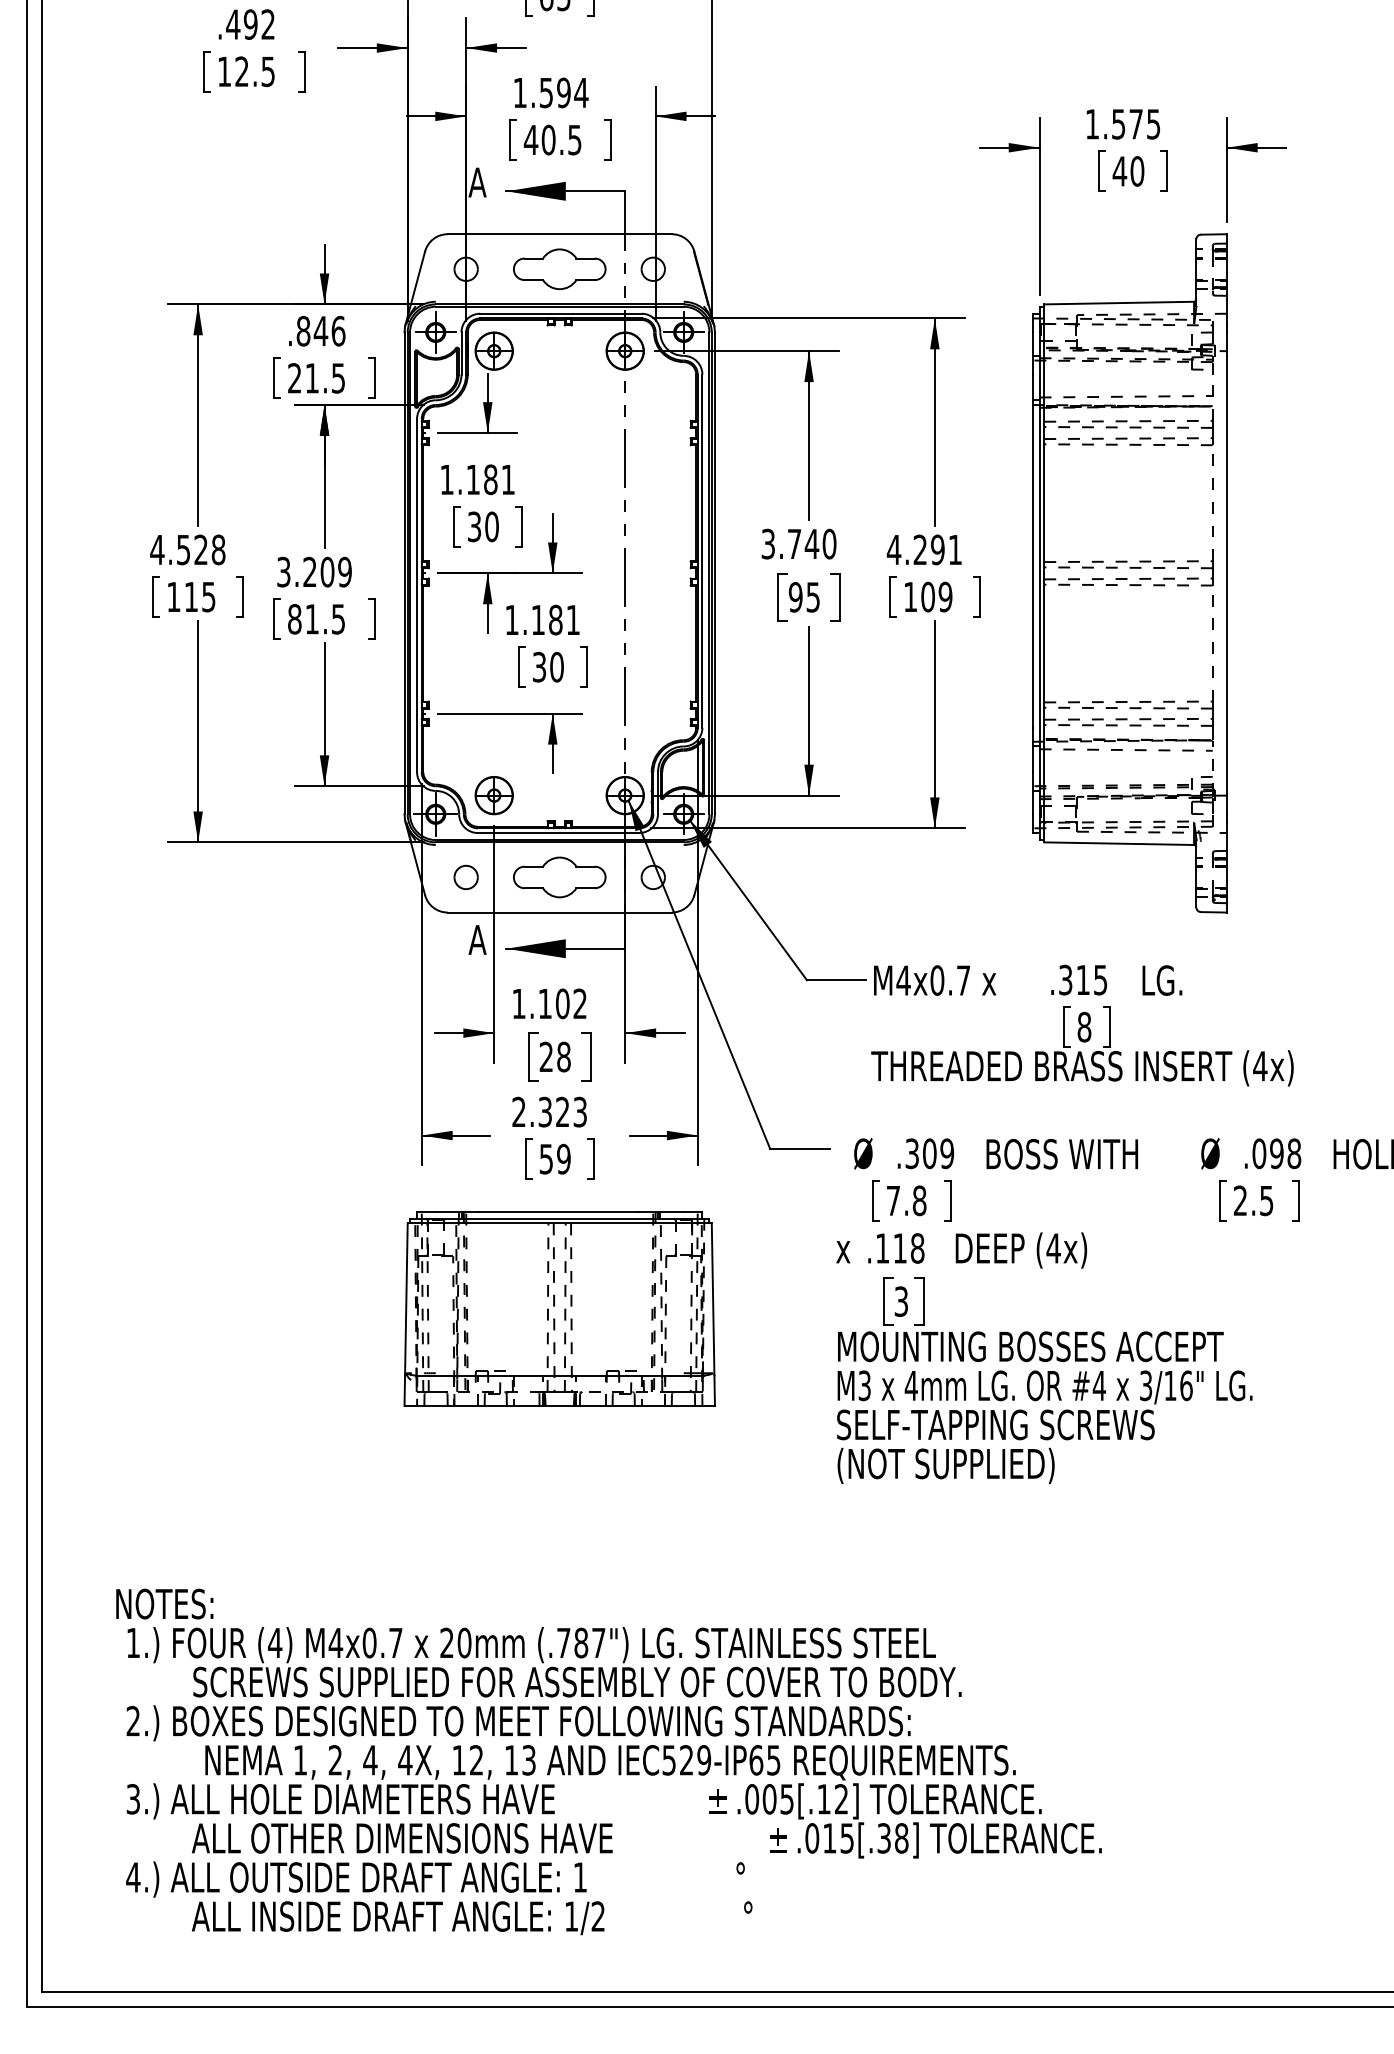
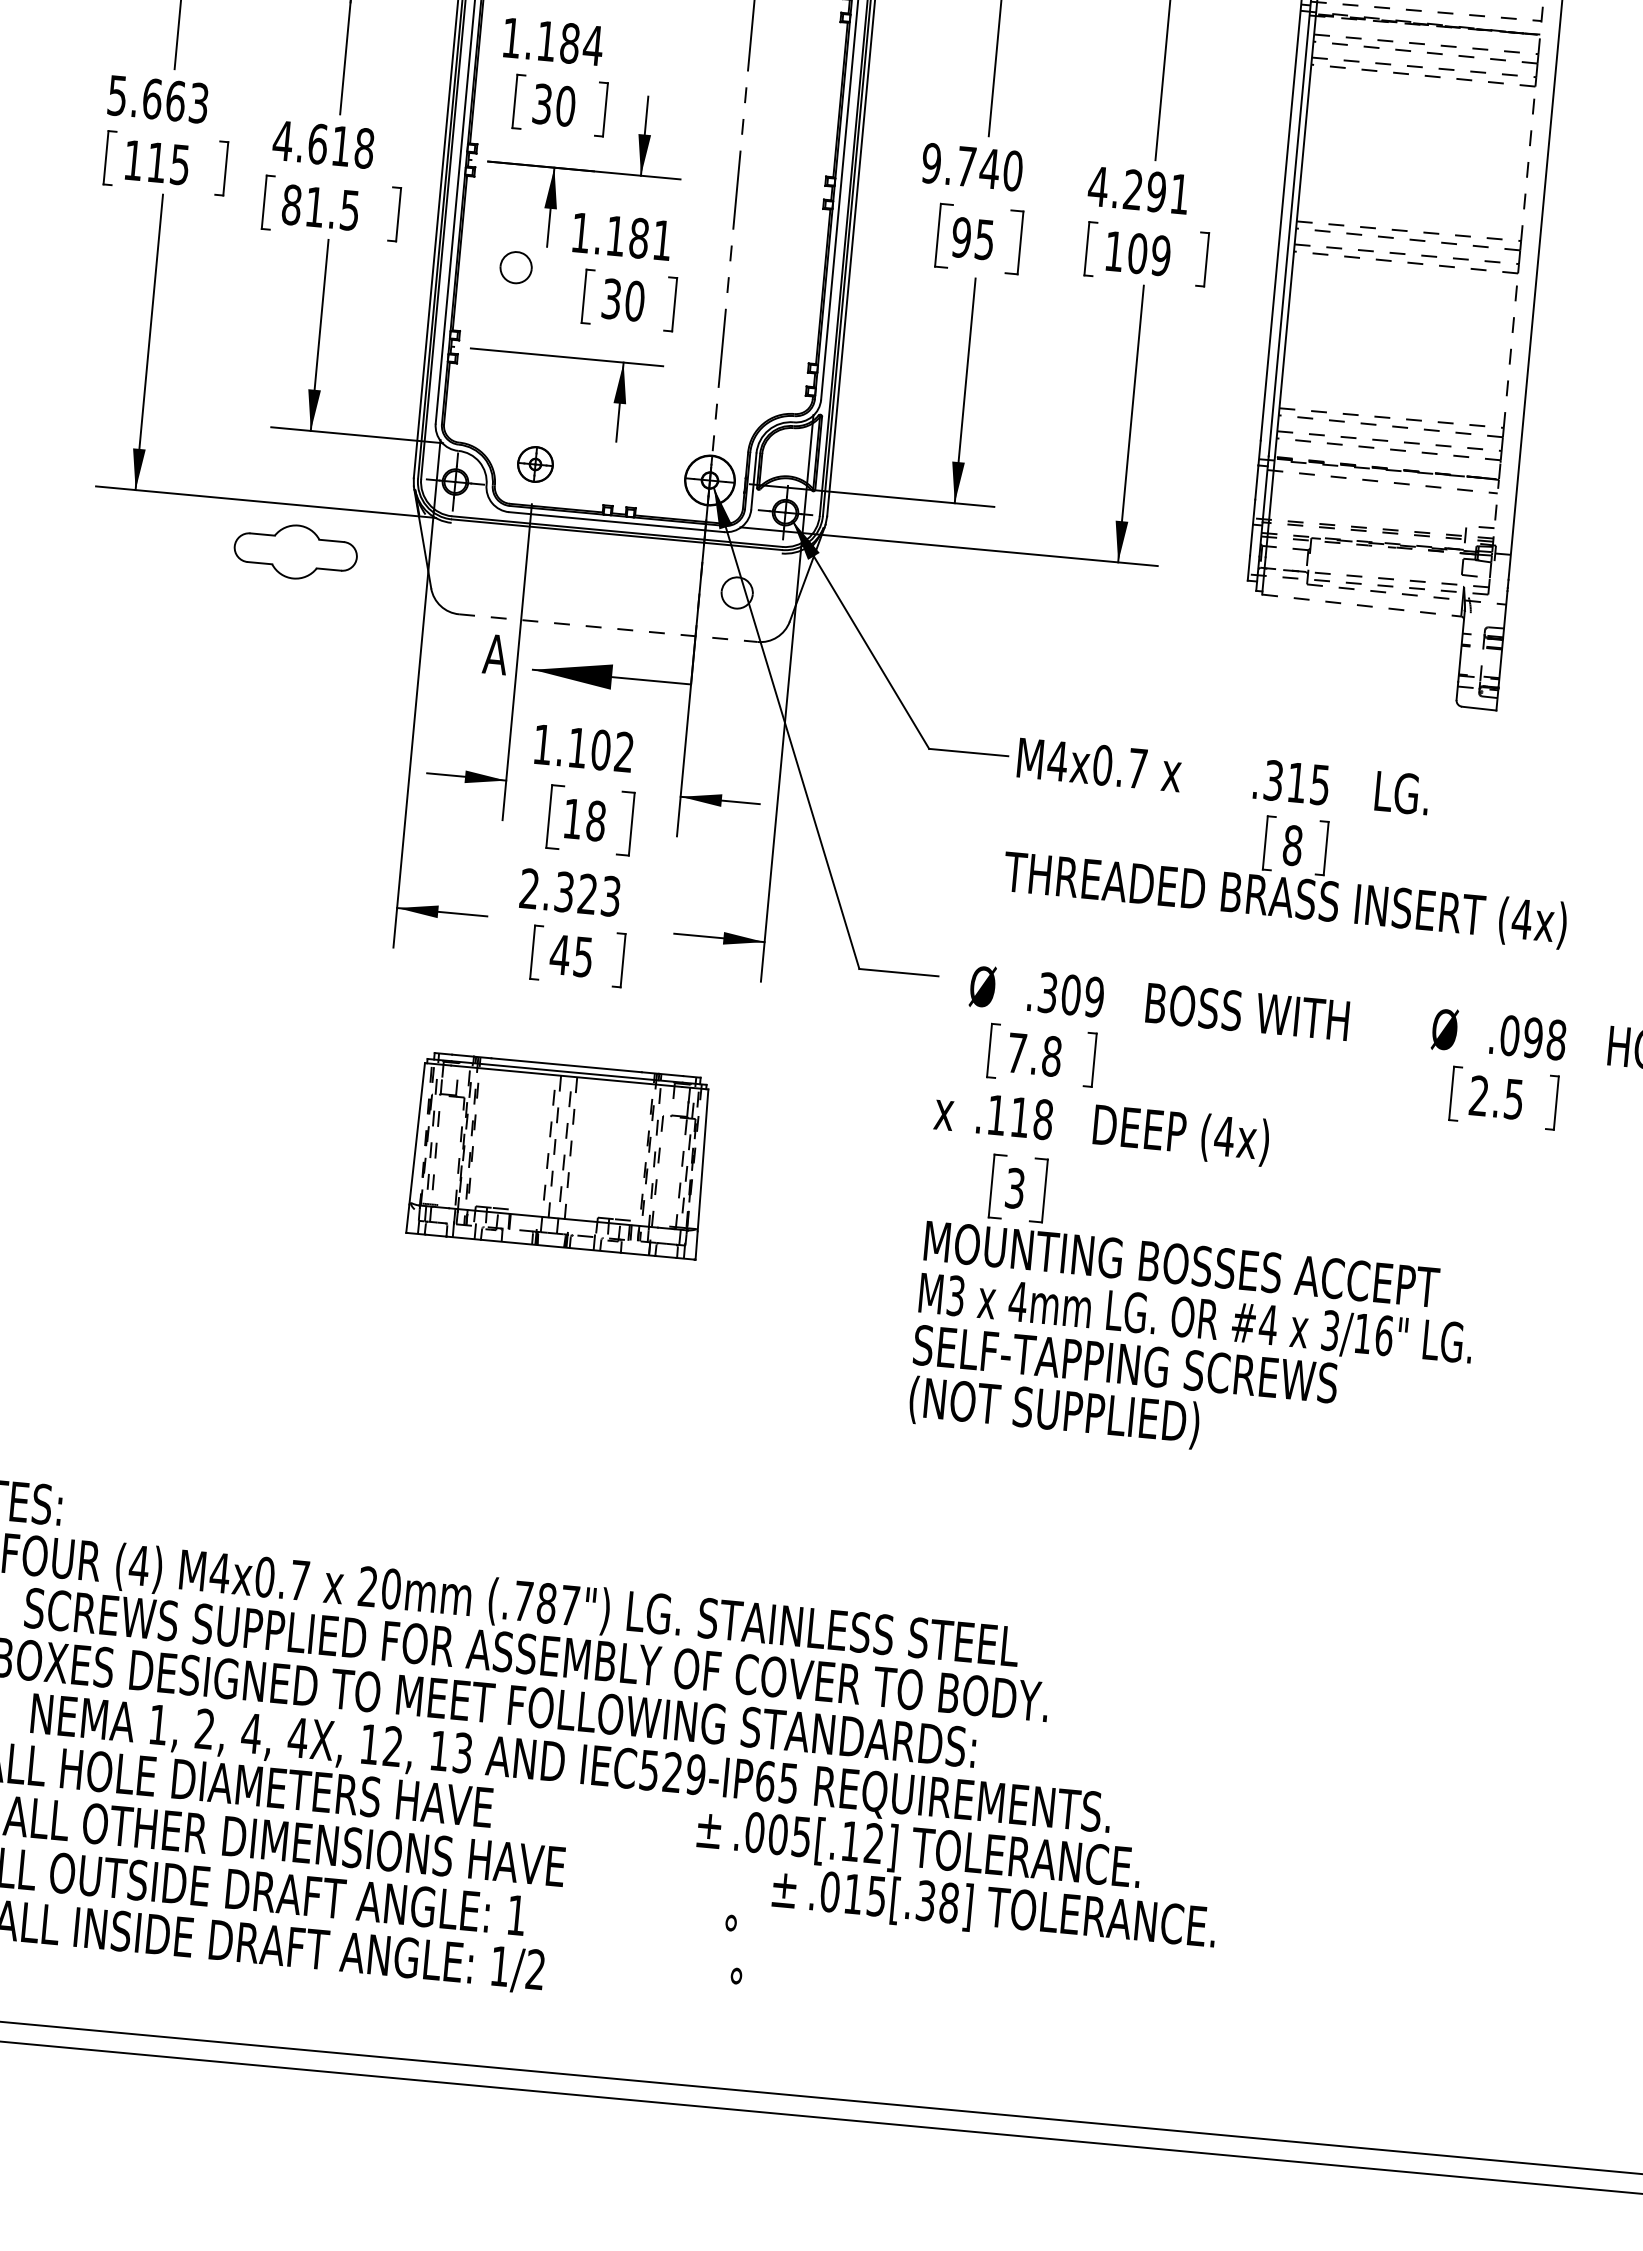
text: (508, 479) -> (593, 45), 1.181 -> 1.184
text: (768, 543) -> (931, 162), 3.740 -> 9.740
text: (187, 549) -> (157, 98), 4.528 -> 5.663
text: (313, 571) -> (322, 143), 3.209 -> 4.618
part: (493, 795) -> (534, 464), size x0.7
line: (1119, 843) -> (1362, 605), solid -> dashed
part: (465, 876) -> (515, 266), moved
part: (559, 877) -> (295, 552), moved
line: (560, 912) -> (609, 628), solid -> dashed
text: (545, 1056) -> (571, 818), 28 -> 18
text: (554, 1158) -> (570, 954), 59 -> 45
part: (559, 1308) -> (559, 1155), size x0.7

